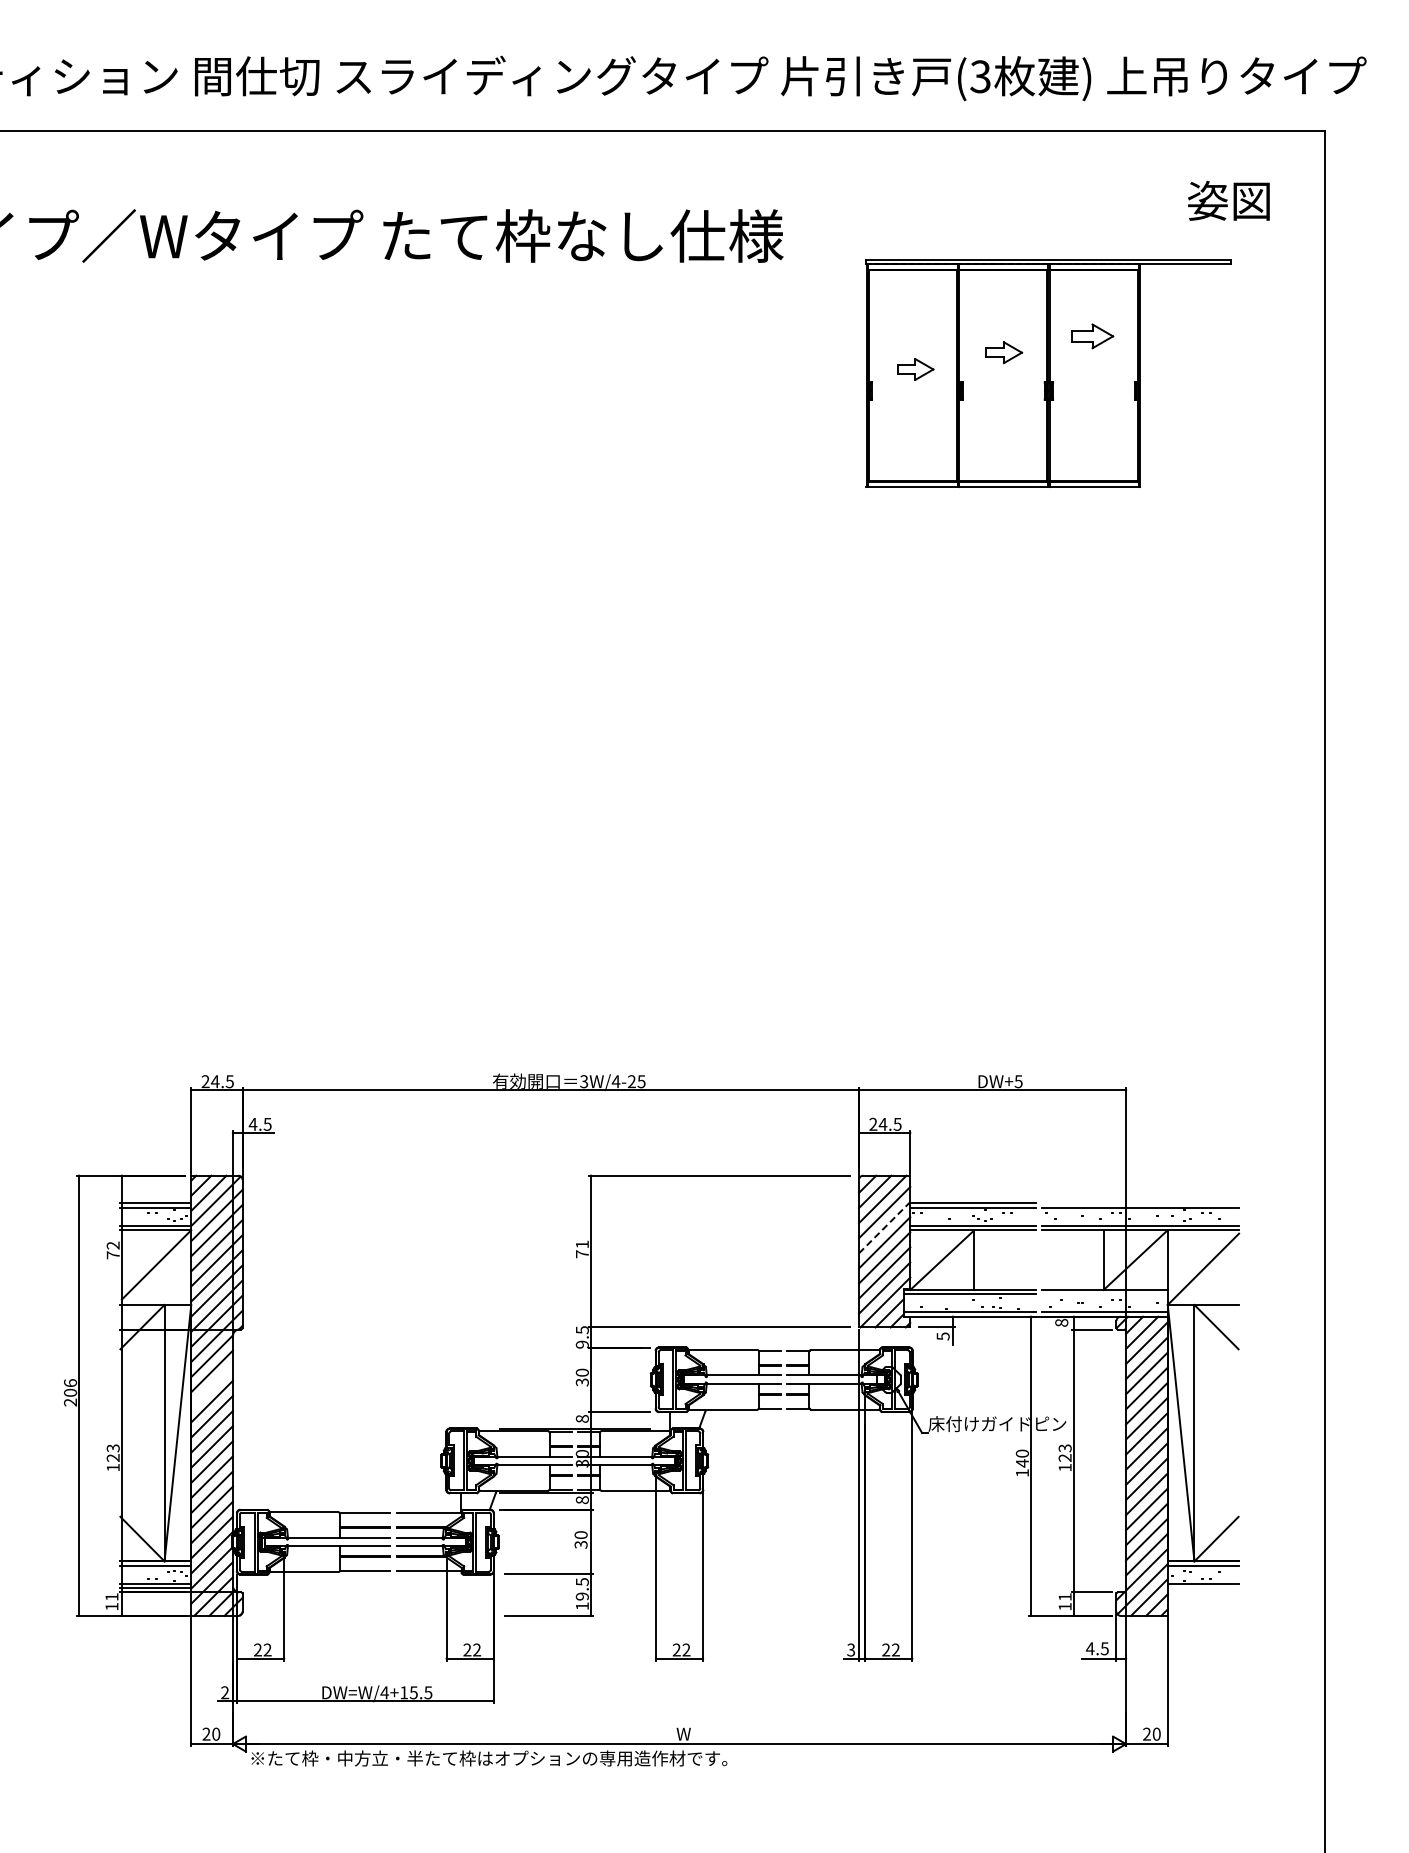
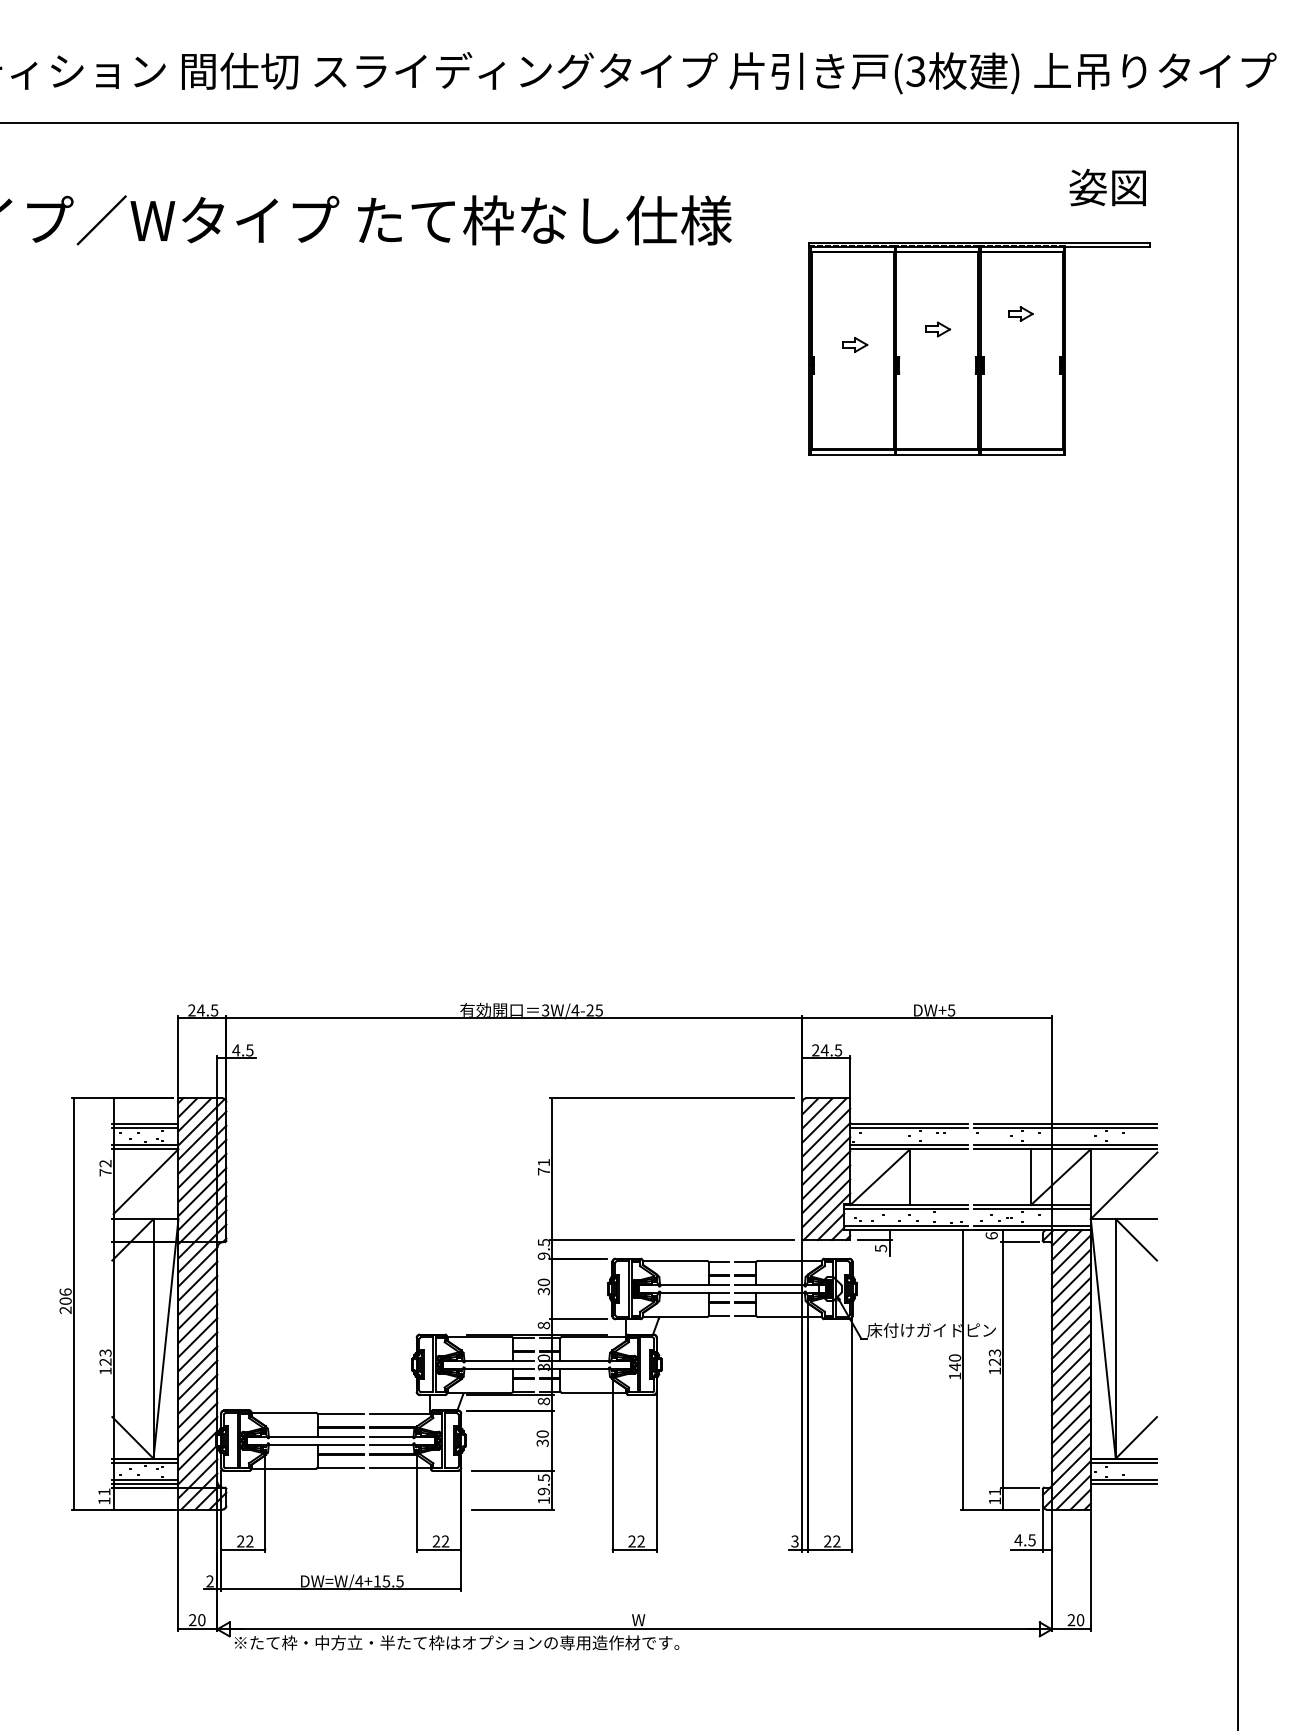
text: (1228, 200) -> (1107, 187), moved
part: (1092, 335) -> (1020, 313), size x0.62
part: (1004, 352) -> (938, 329), size x0.71
part: (915, 368) -> (855, 344), size x0.71
line: (1140, 1203) -> (1065, 1124), added
line: (885, 1227) -> (827, 1146), dashed -> solid
line: (1104, 1294) -> (1031, 1209), added
text: (1061, 1322) -> (991, 1235), 8 -> 6
line: (211, 1386) -> (197, 1295), added
line: (1203, 1588) -> (1124, 1484), added

